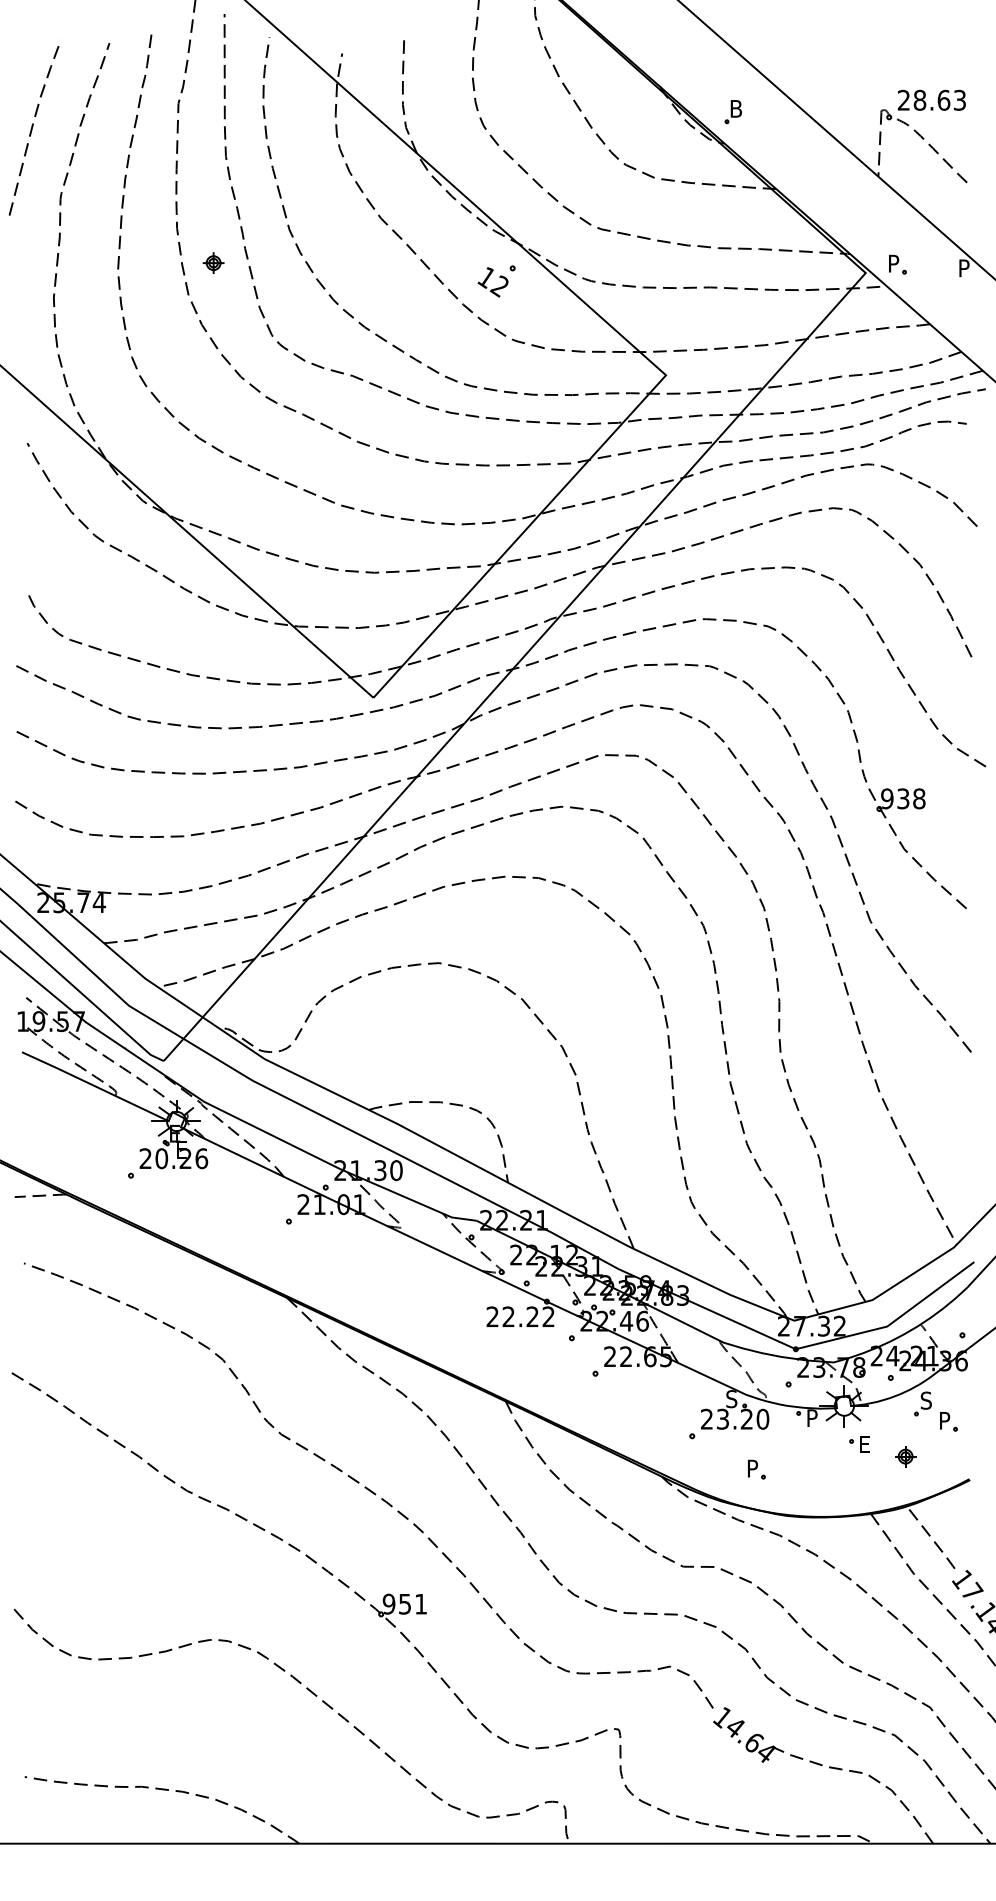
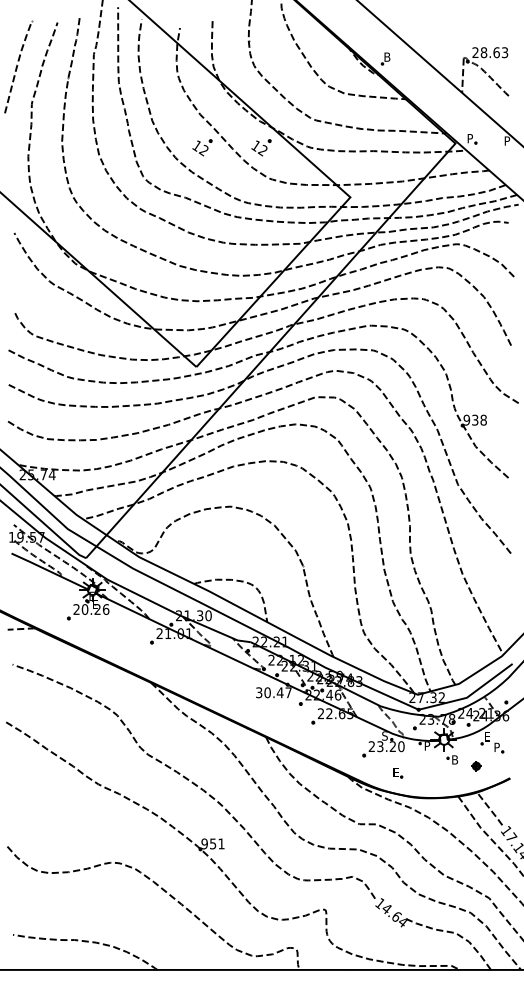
part: (213, 261) -> (112, 137), removed
part: (384, 280) -> (202, 147), added
text: (519, 1316) -> (273, 692), 22.22 -> 30.47
text: (926, 1399) -> (487, 736), S -> E
text: (863, 1443) -> (454, 759), E -> B
text: (751, 1468) -> (395, 772), P -> E

